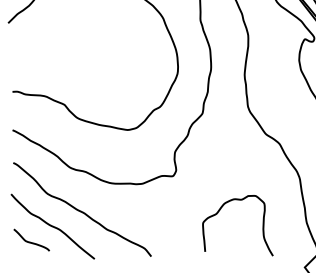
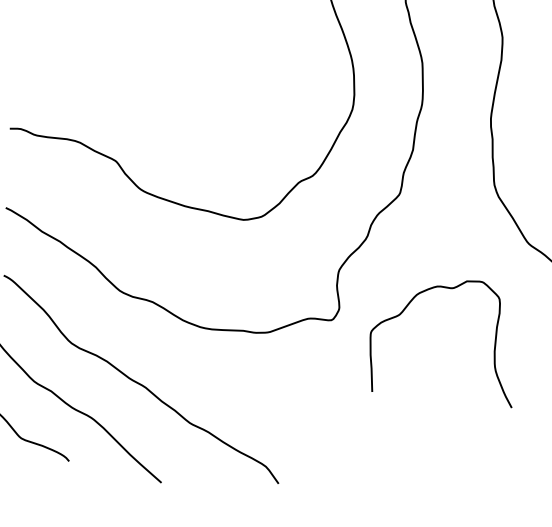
curve: (218, 213) -> (403, 314), moved

